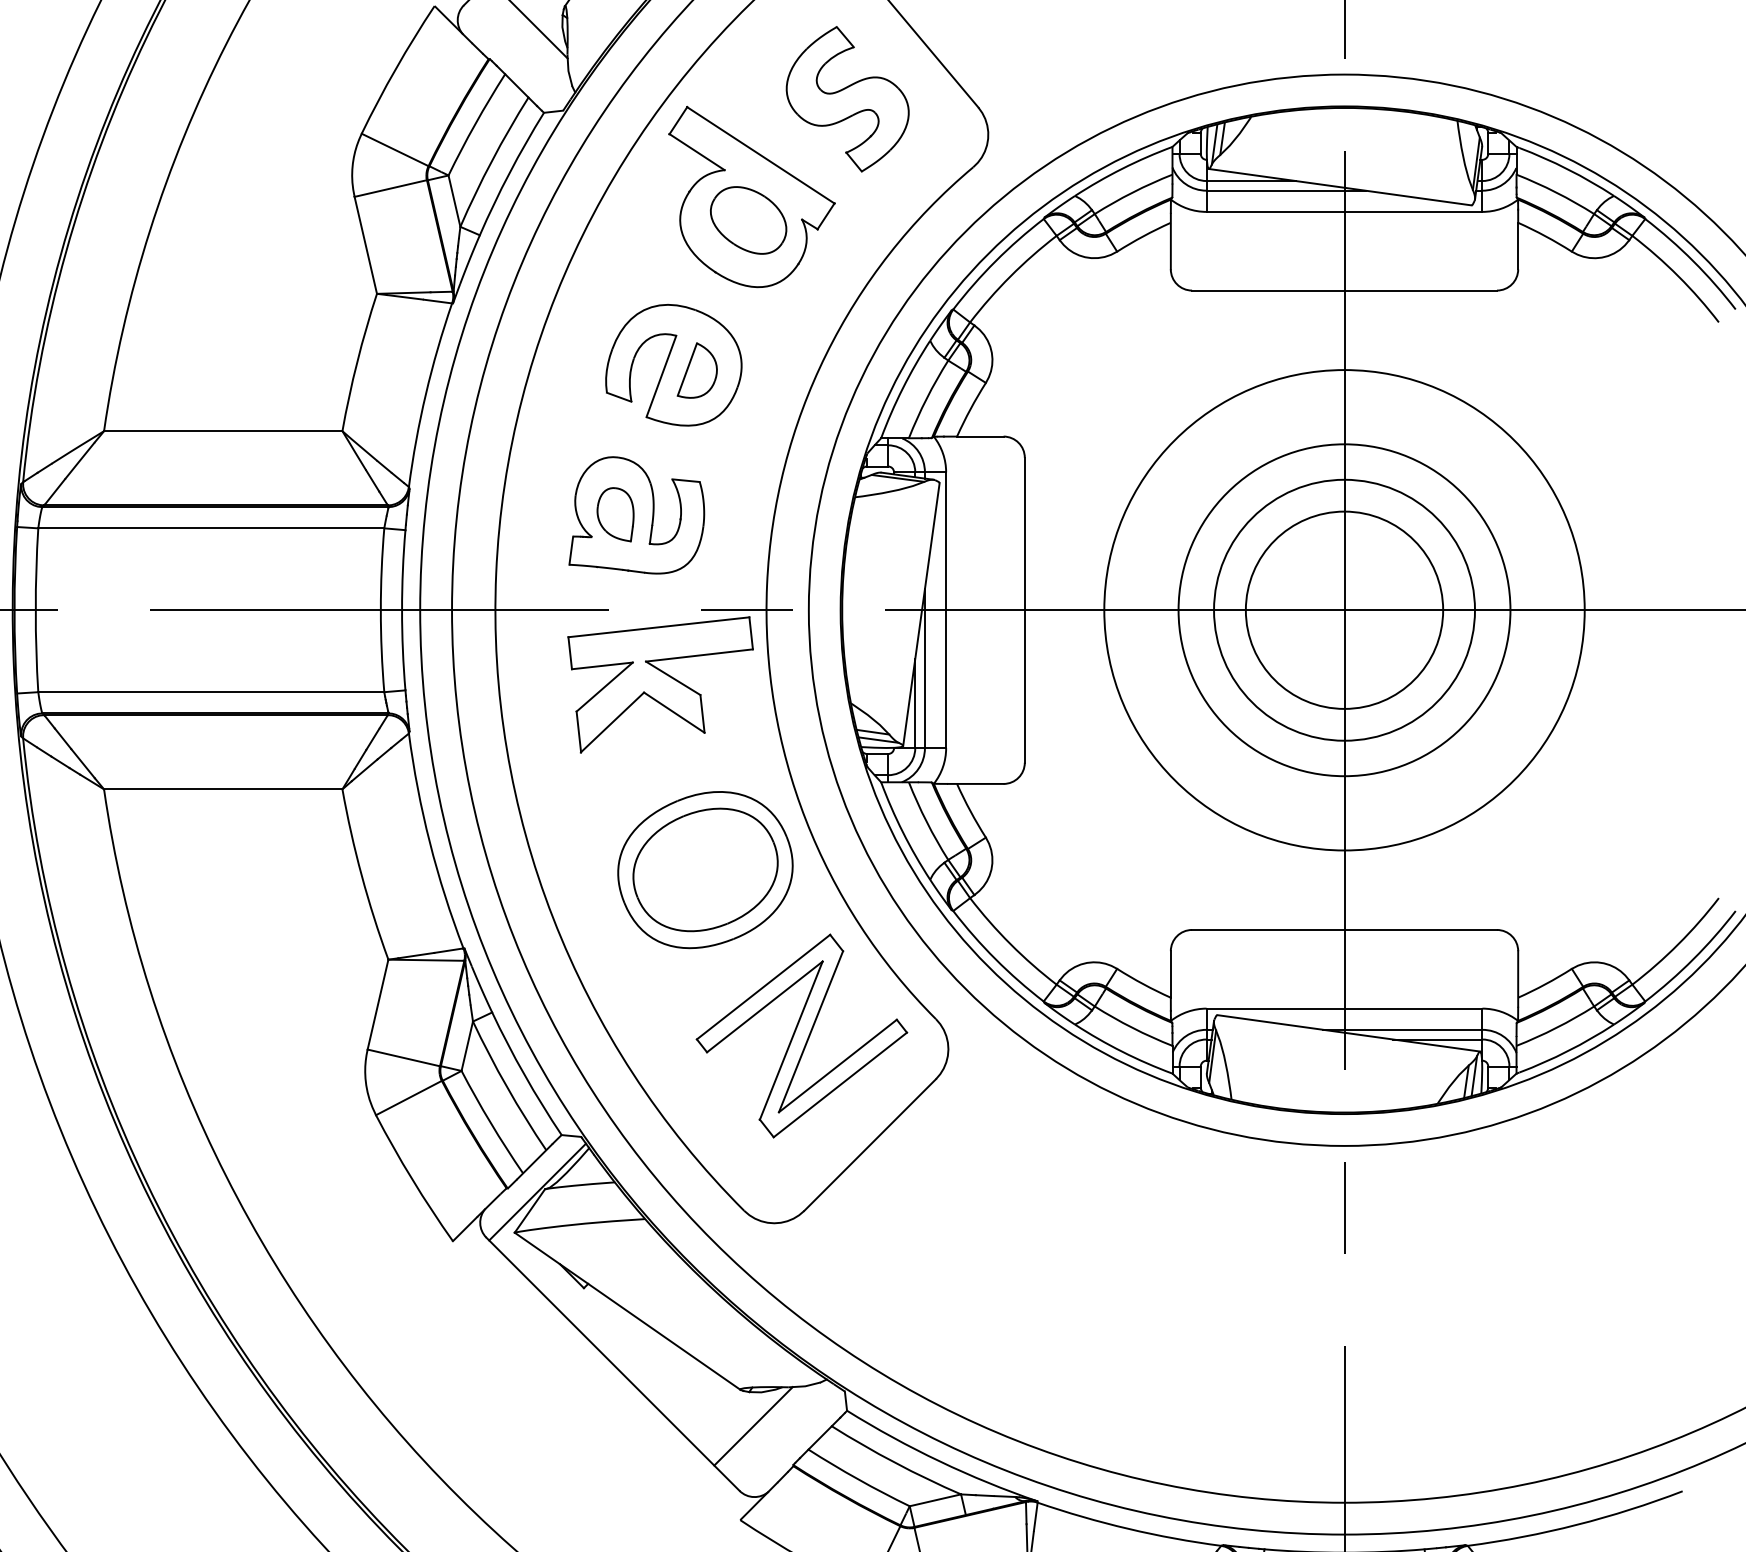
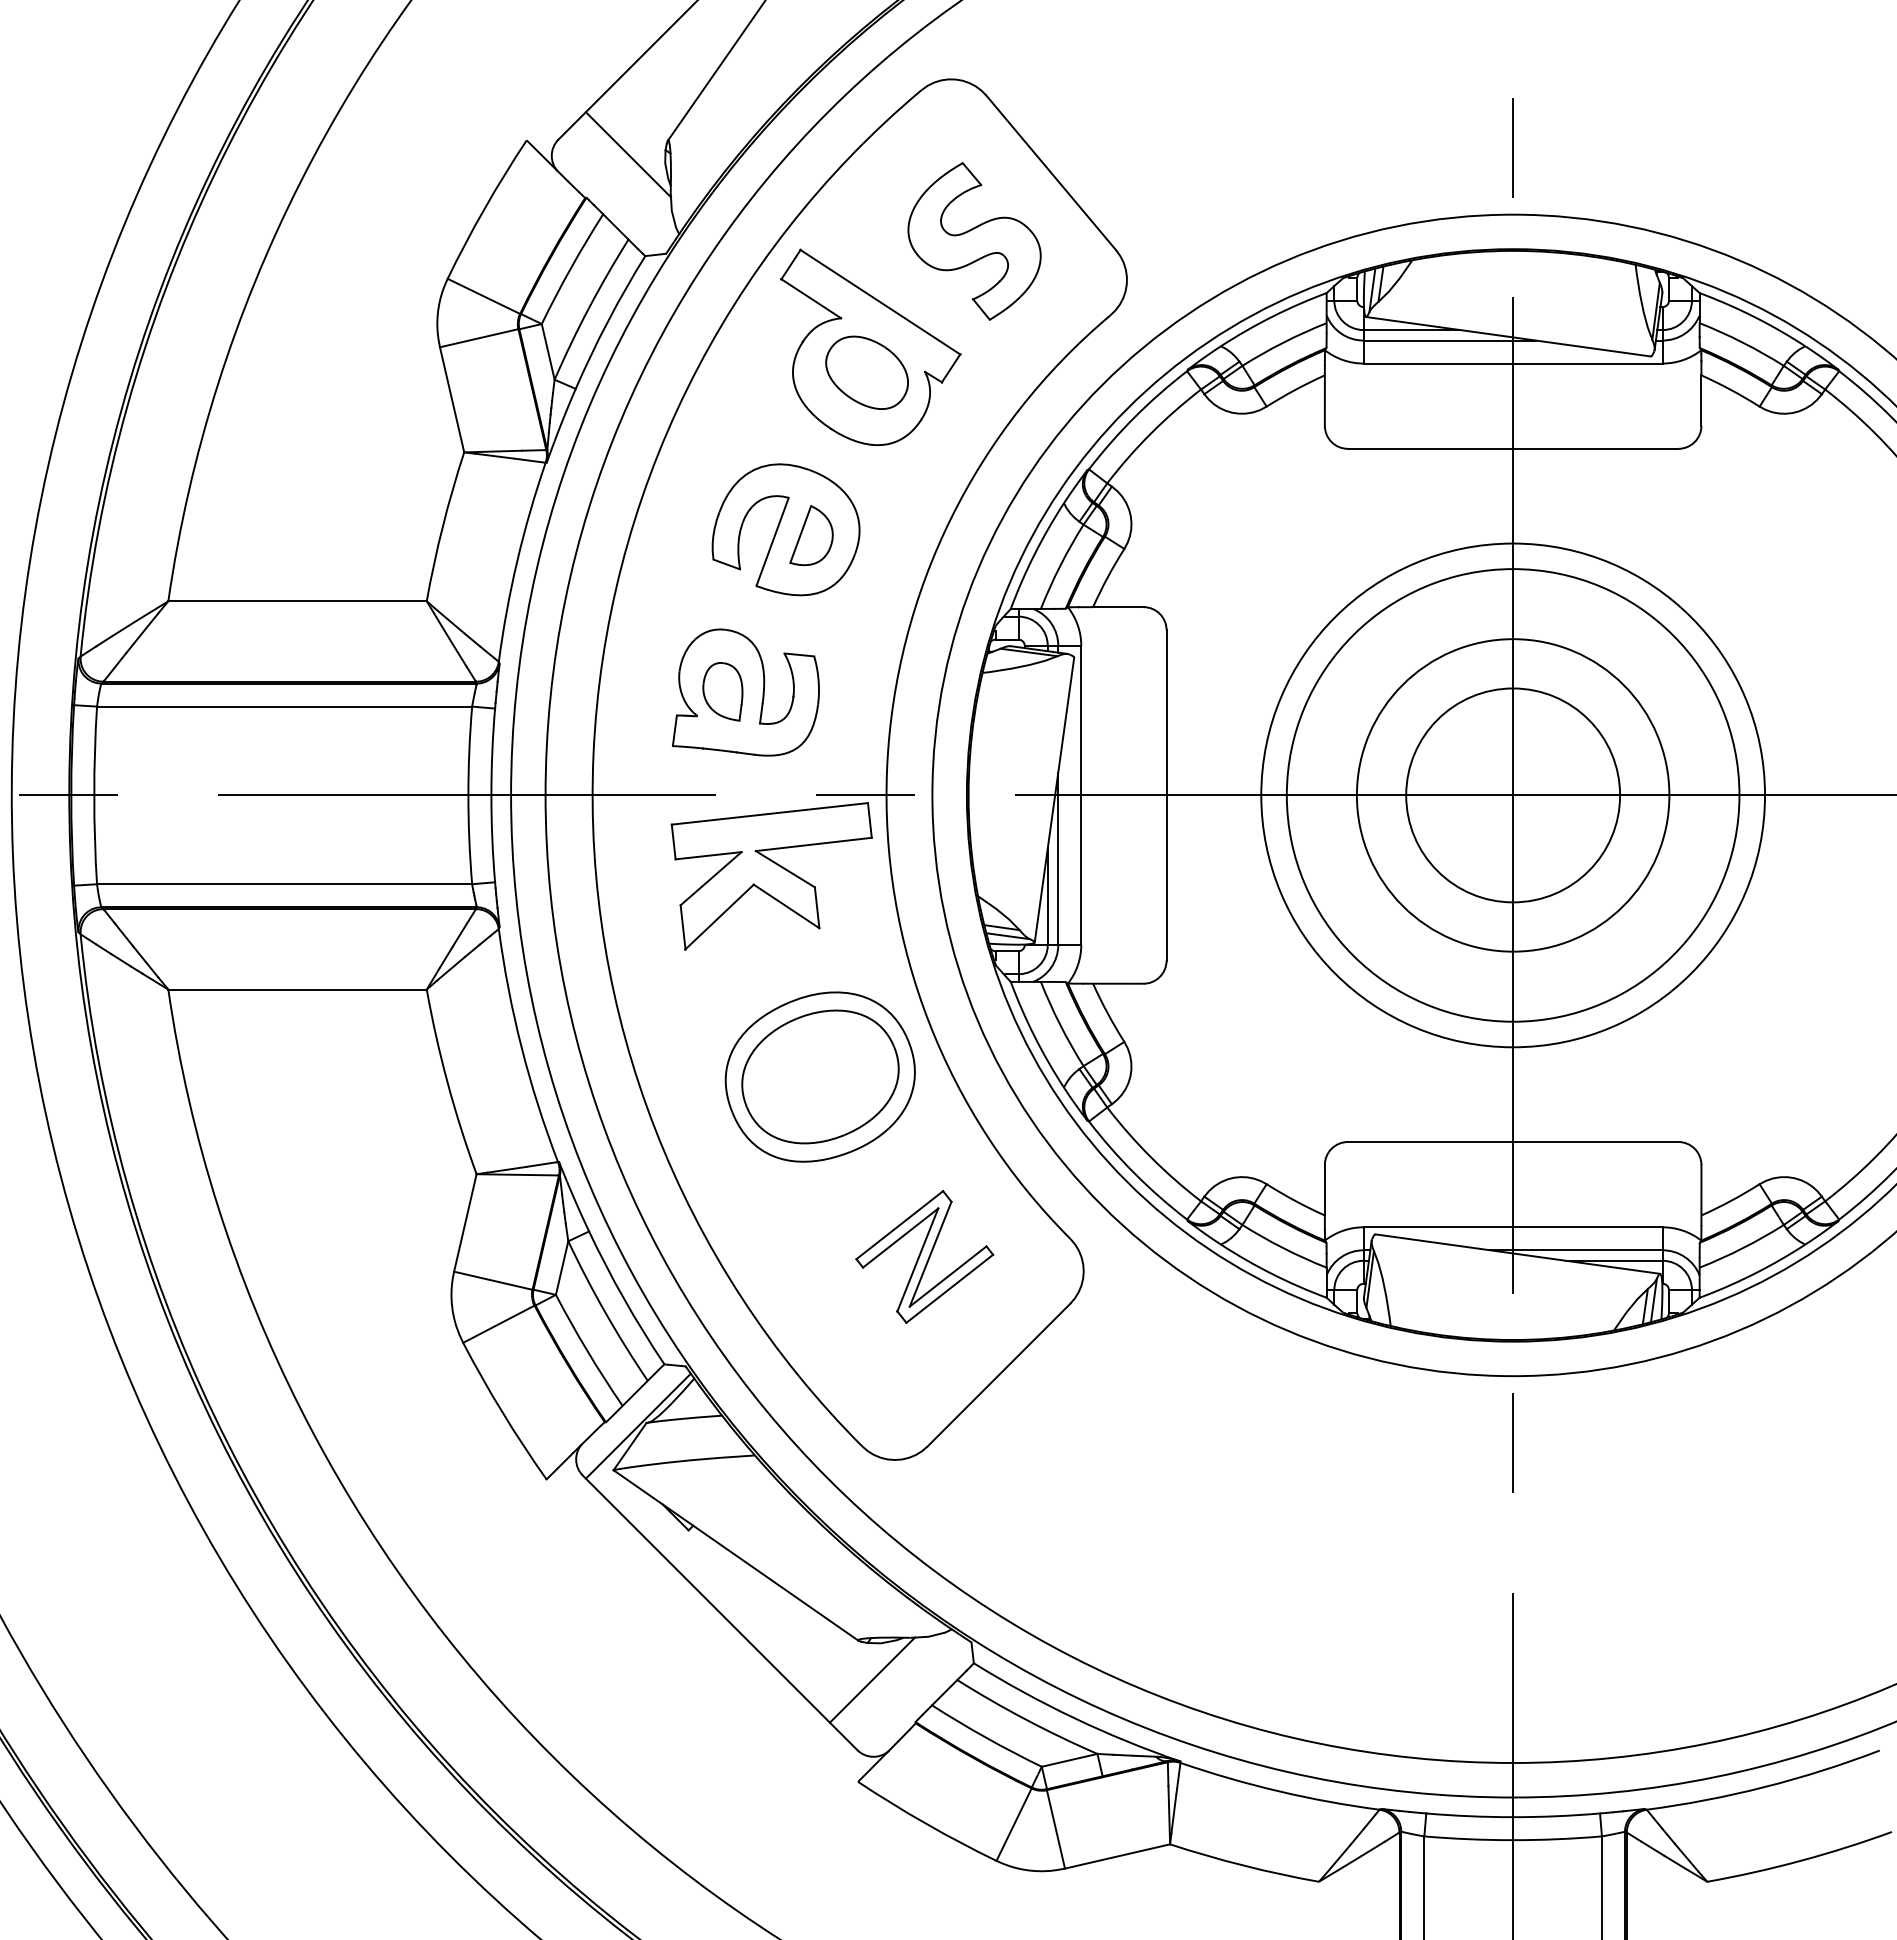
circle: (1343, 609) -> (1512, 794), size x1.6
circle: (1343, 610) -> (1512, 795), size x0.6
circle: (1344, 610) -> (1513, 795), size x1.4
part: (801, 1035) -> (924, 1256), size x0.6

